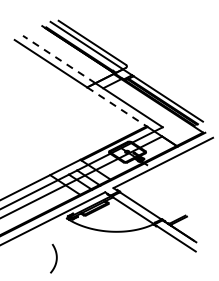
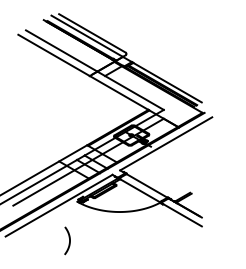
line: (59, 59) -> (61, 50), dashed -> solid
line: (117, 106) -> (119, 92), dashed -> solid

